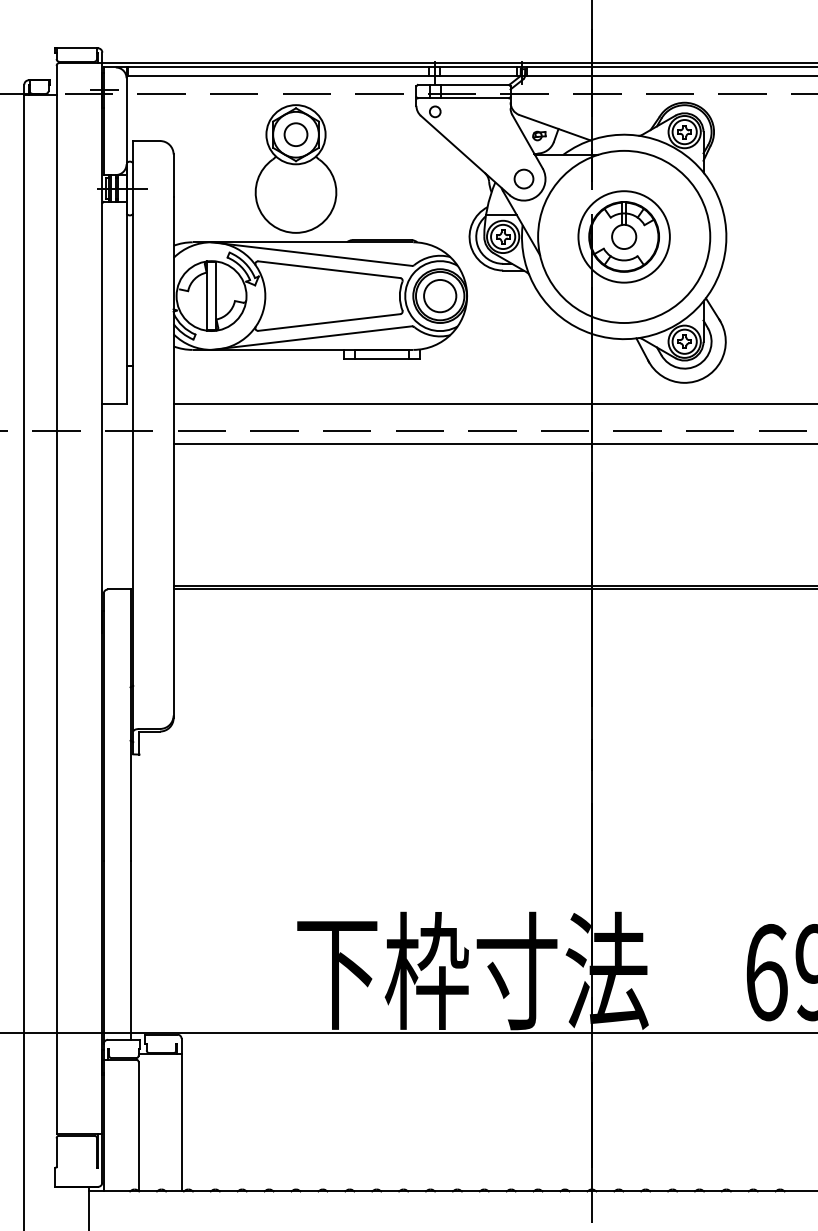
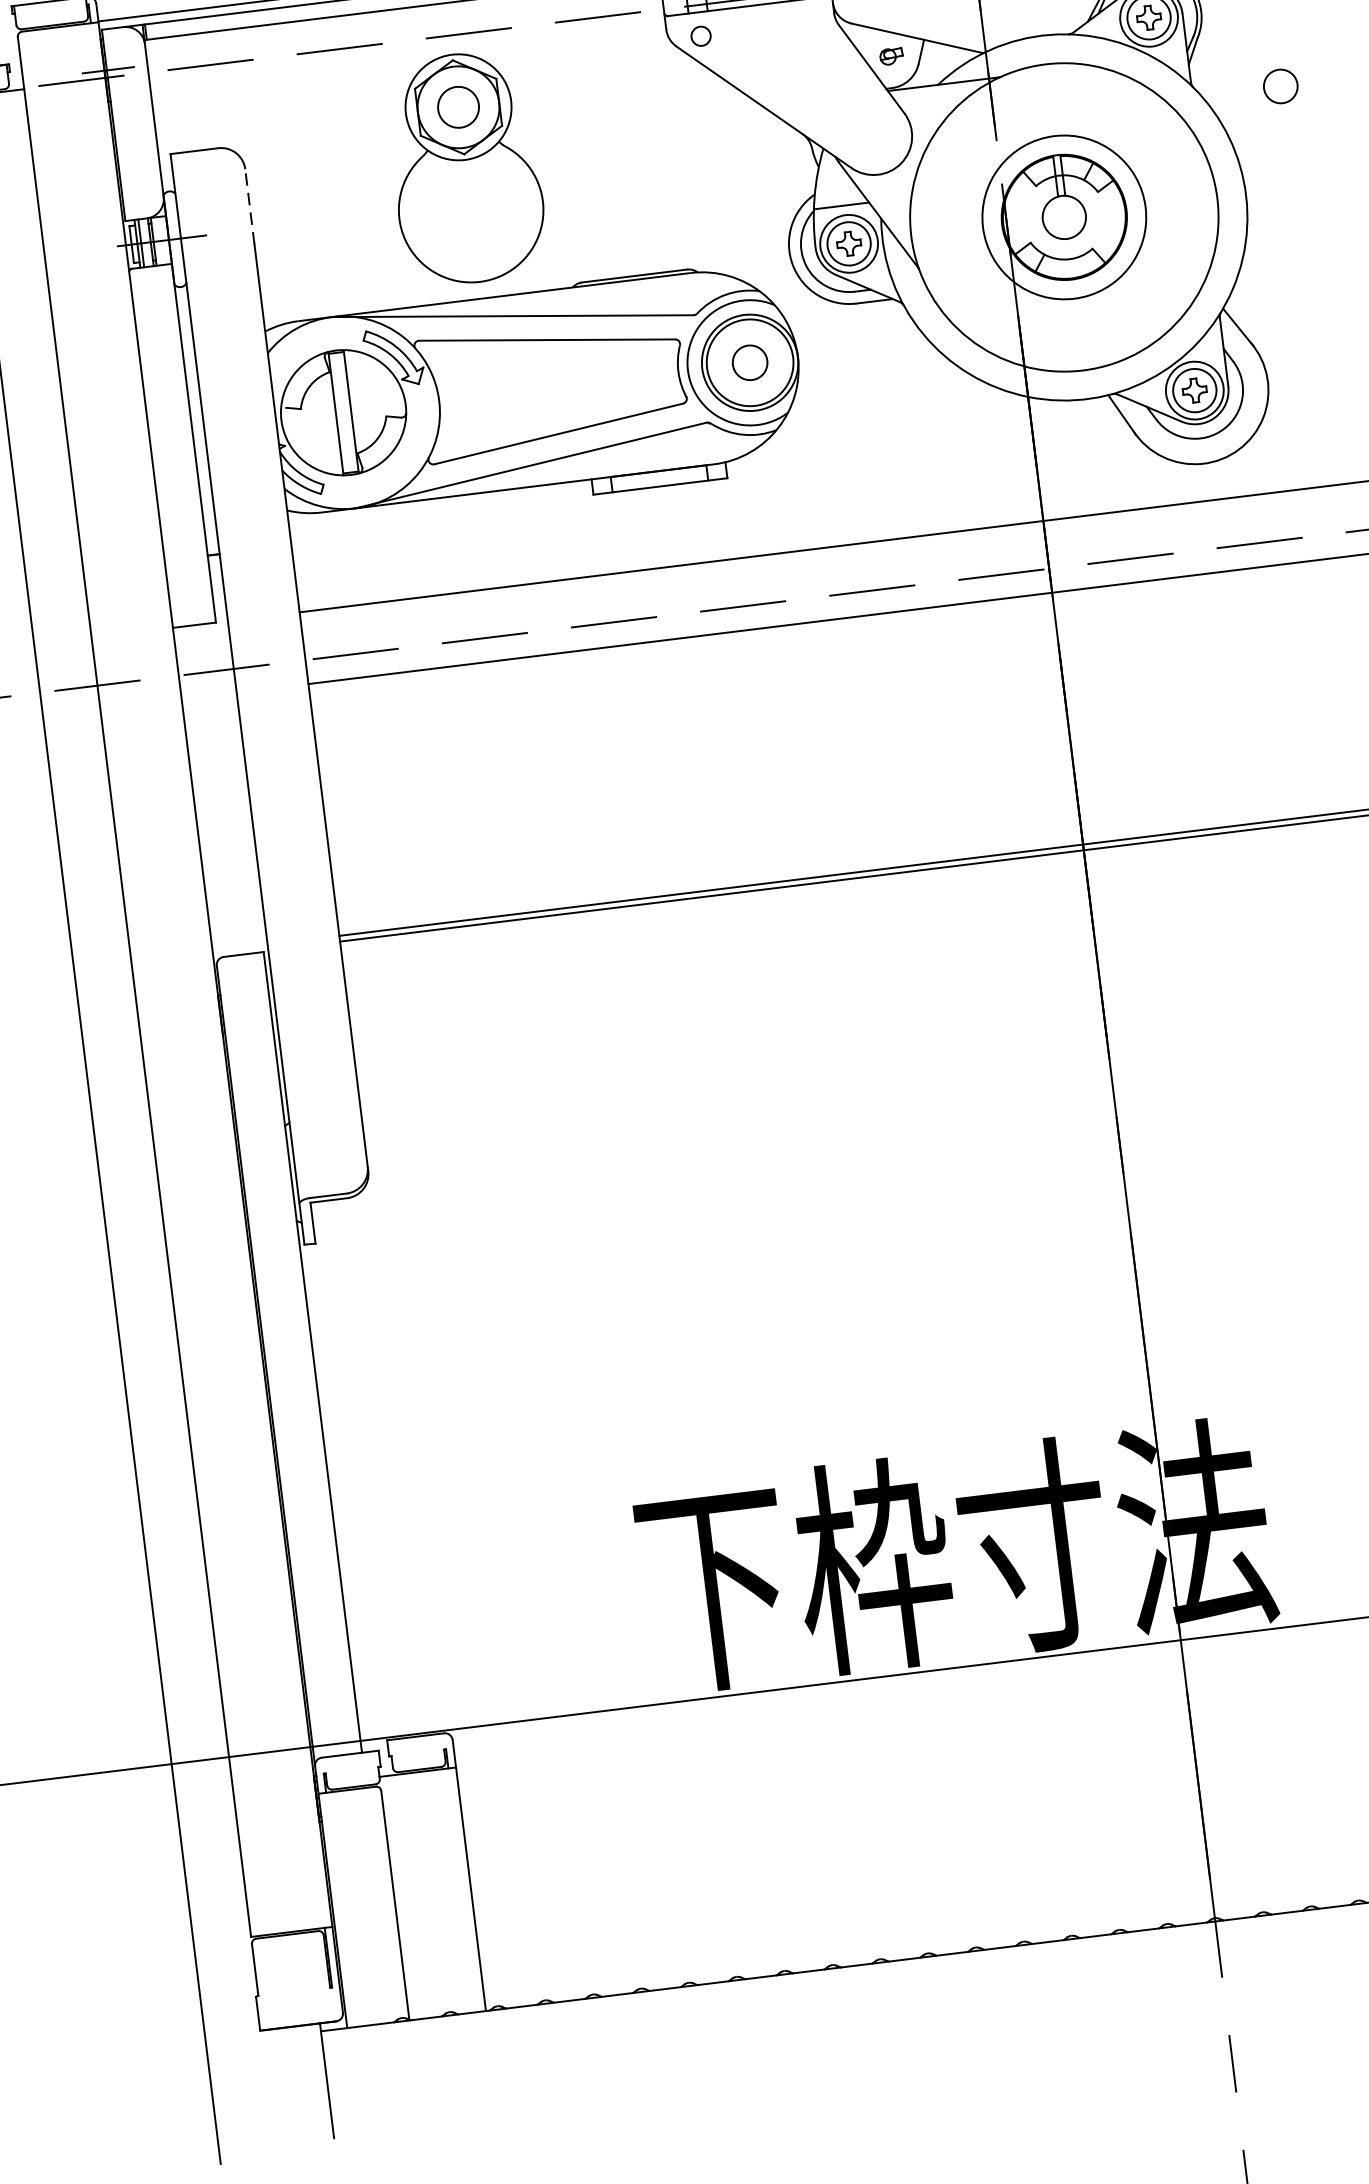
line: (173, 175) -> (249, 206), solid -> dashed
circle: (523, 178) -> (1279, 85), moved
circle: (440, 295) -> (750, 361), size x0.6

